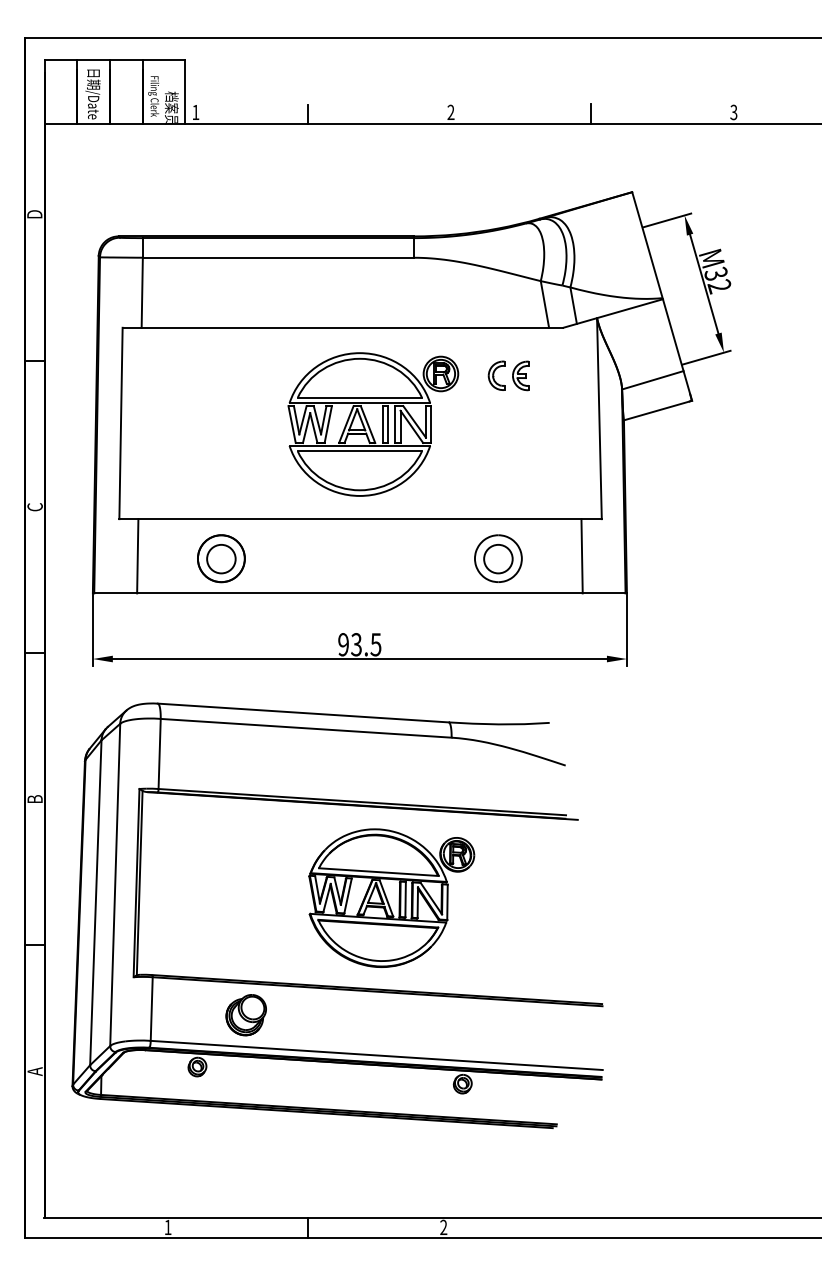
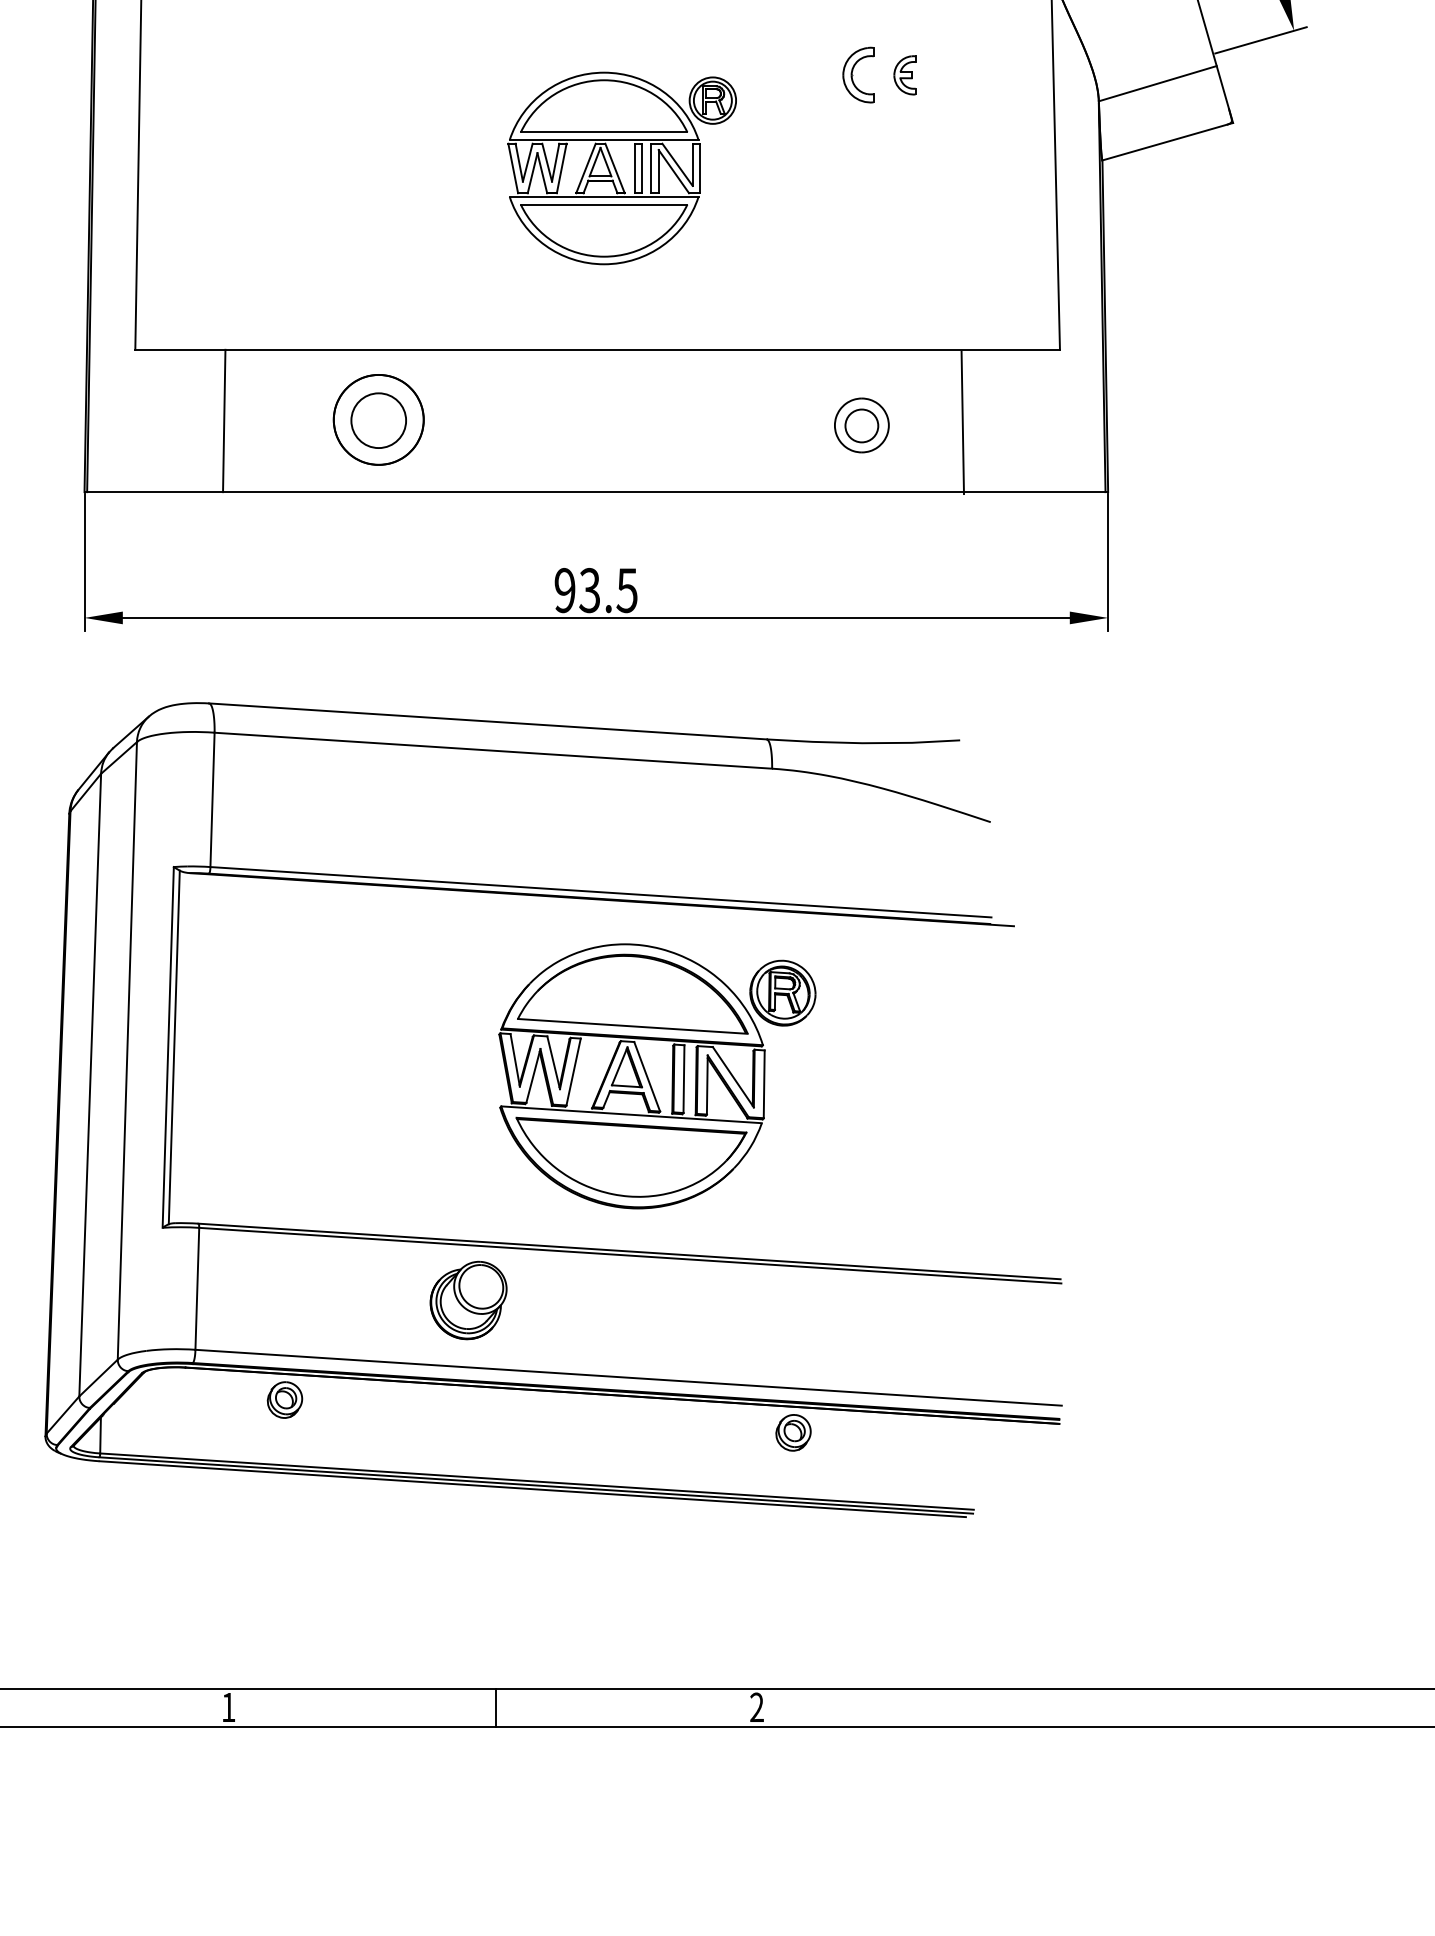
part: (520, 375) -> (904, 74), size x0.7
part: (373, 424) -> (622, 168), size x0.7
line: (137, 556) -> (223, 421), moved
line: (581, 556) -> (961, 423), moved
part: (221, 558) -> (378, 419), moved
part: (498, 558) -> (861, 425), size x0.6
part: (245, 1015) -> (467, 1301), moved

